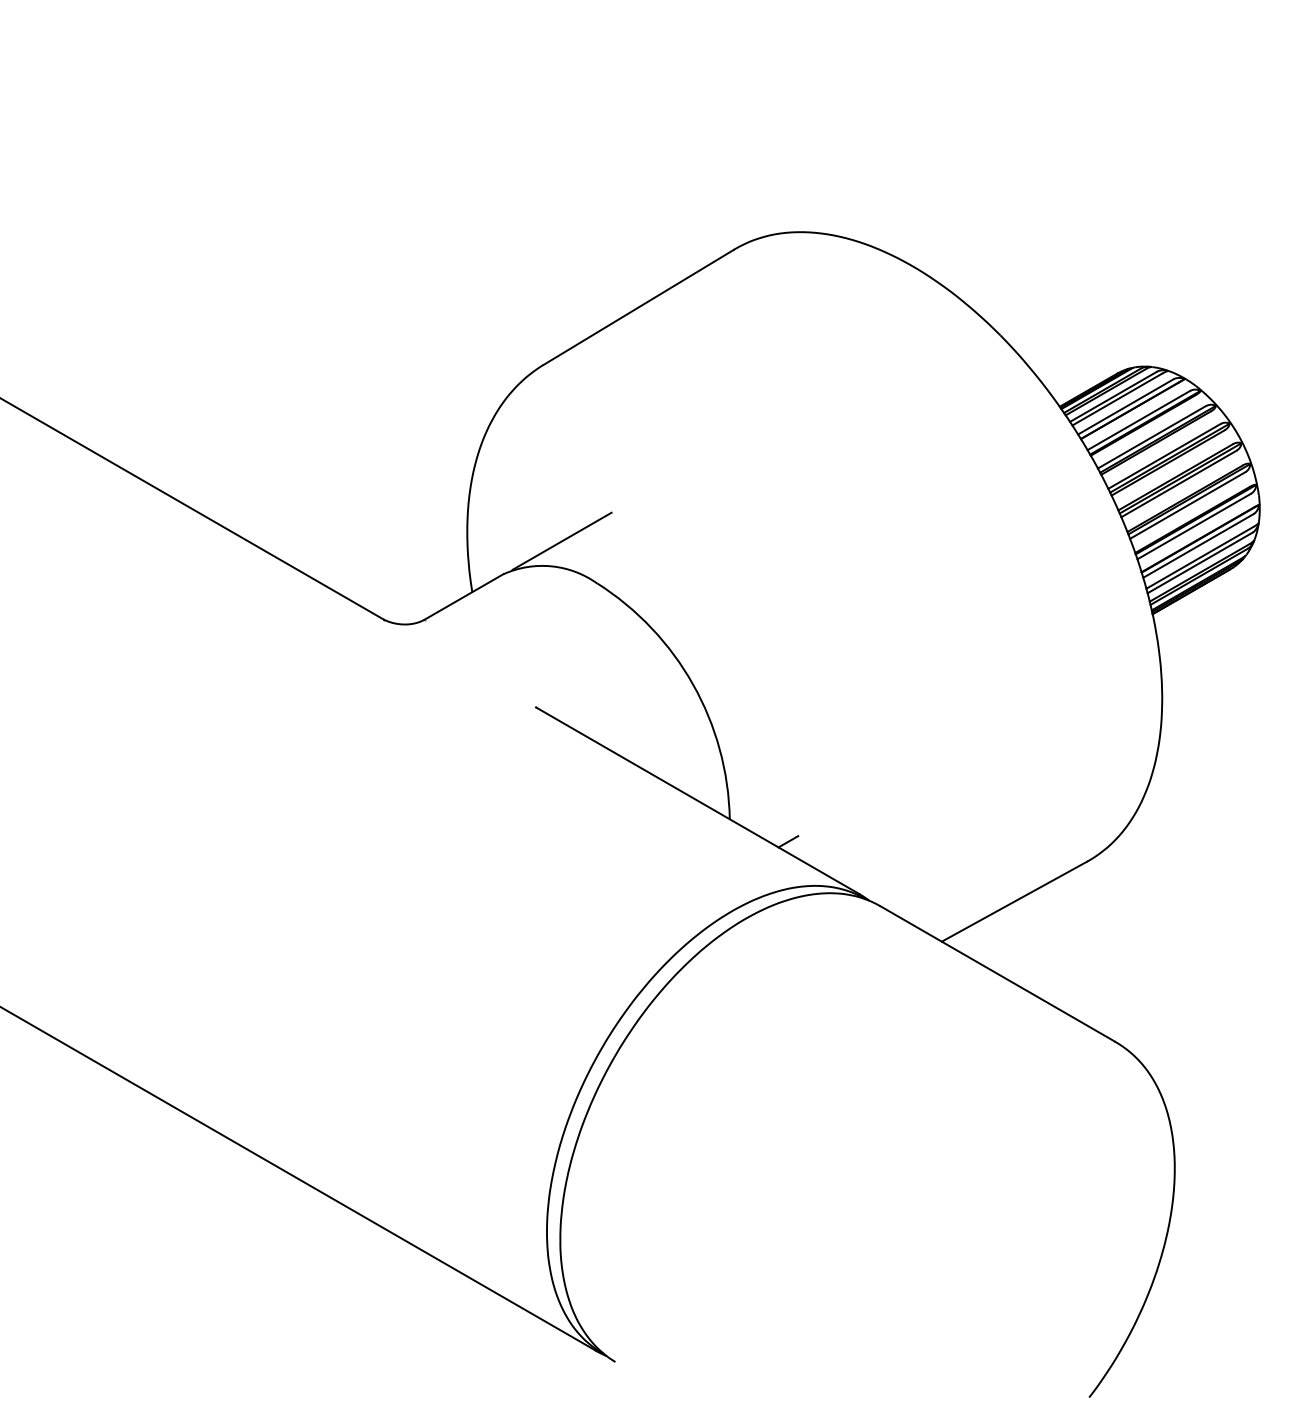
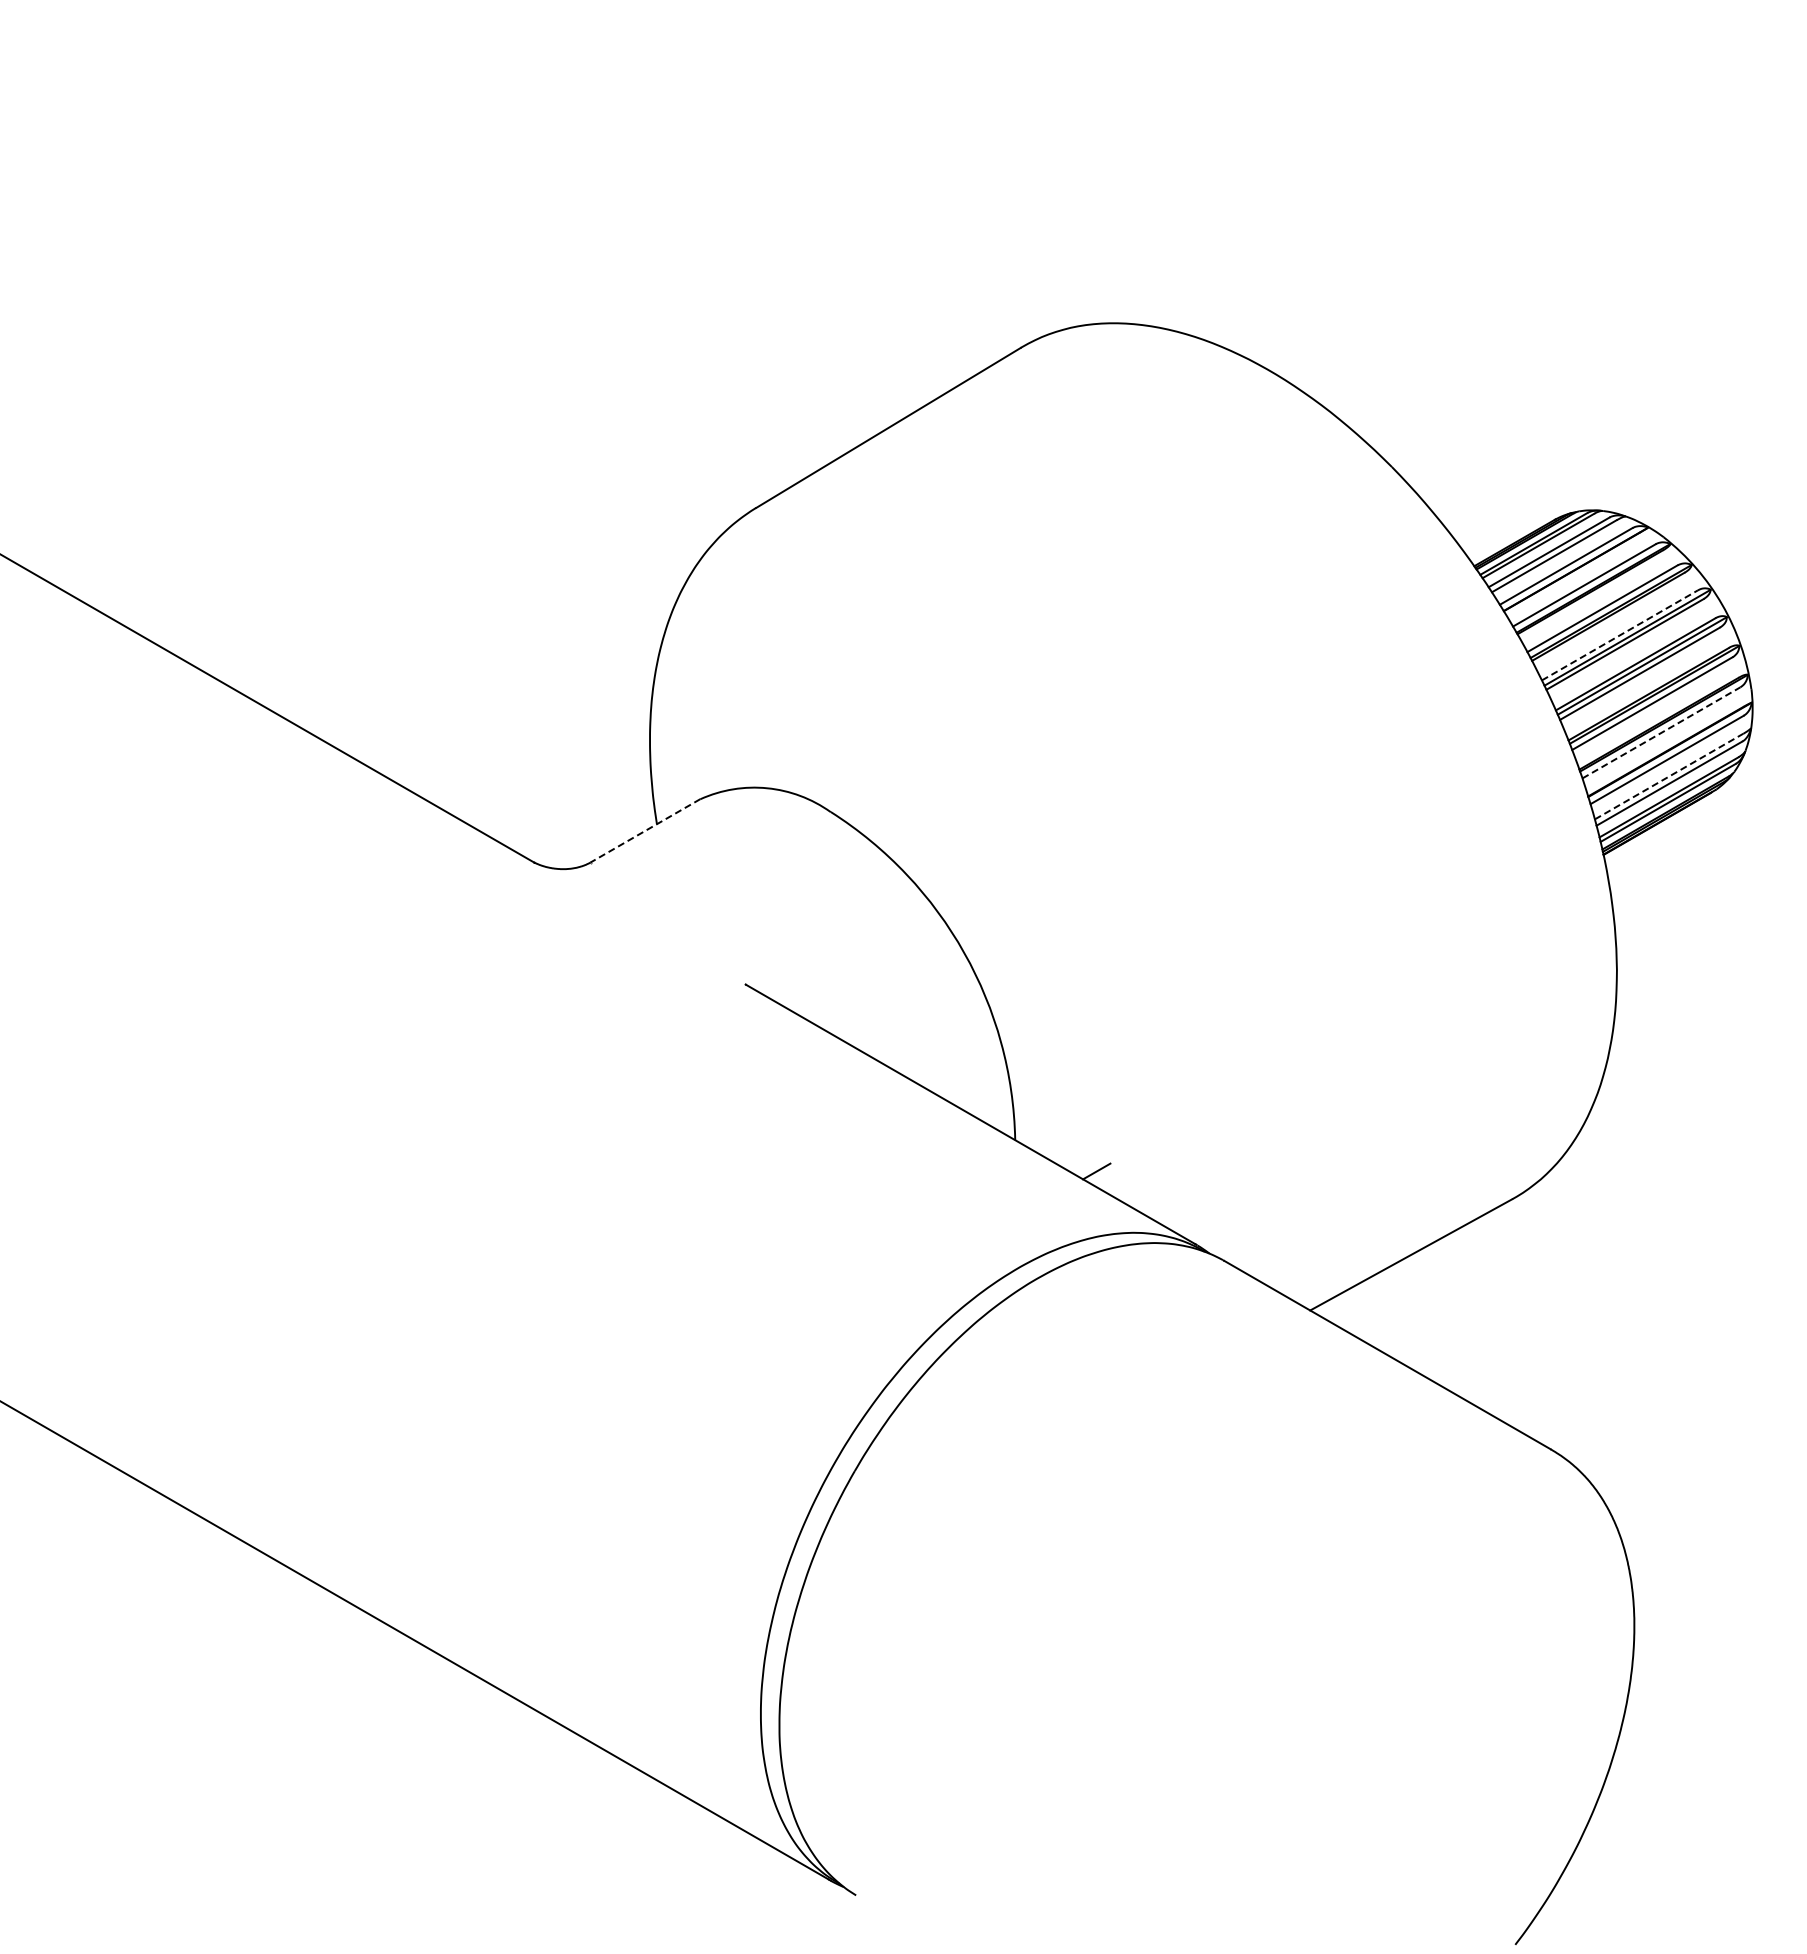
line: (1164, 456) -> (1620, 635), solid -> dashed
line: (1194, 526) -> (1661, 732), solid -> dashed
line: (561, 541) -> (781, 753), removed
line: (1200, 557) -> (1669, 776), solid -> dashed
line: (464, 597) -> (645, 831), solid -> dashed

